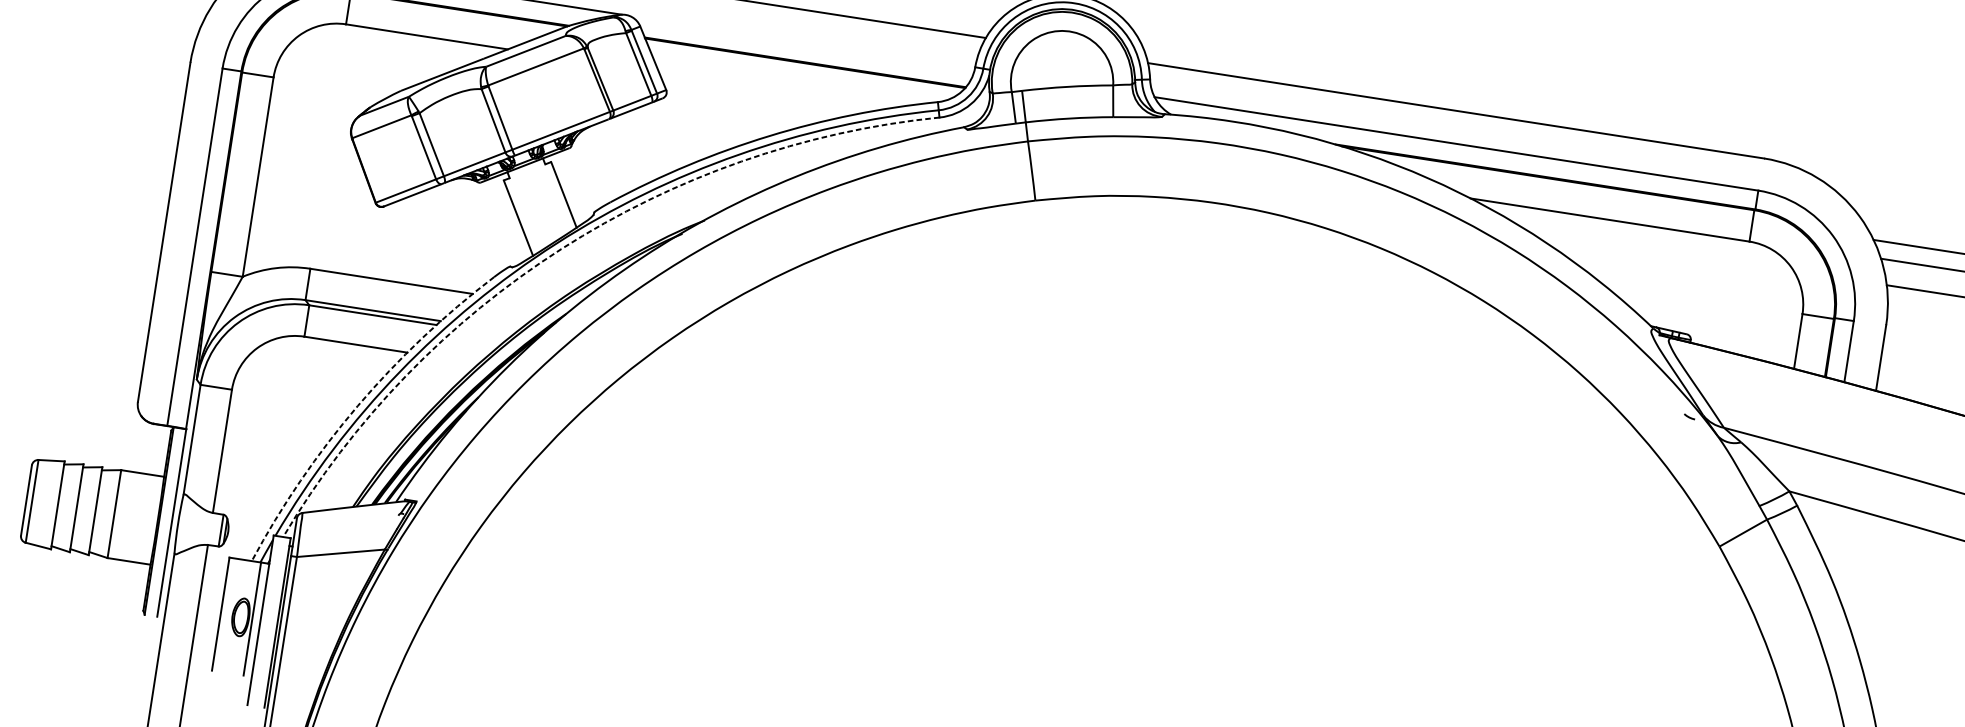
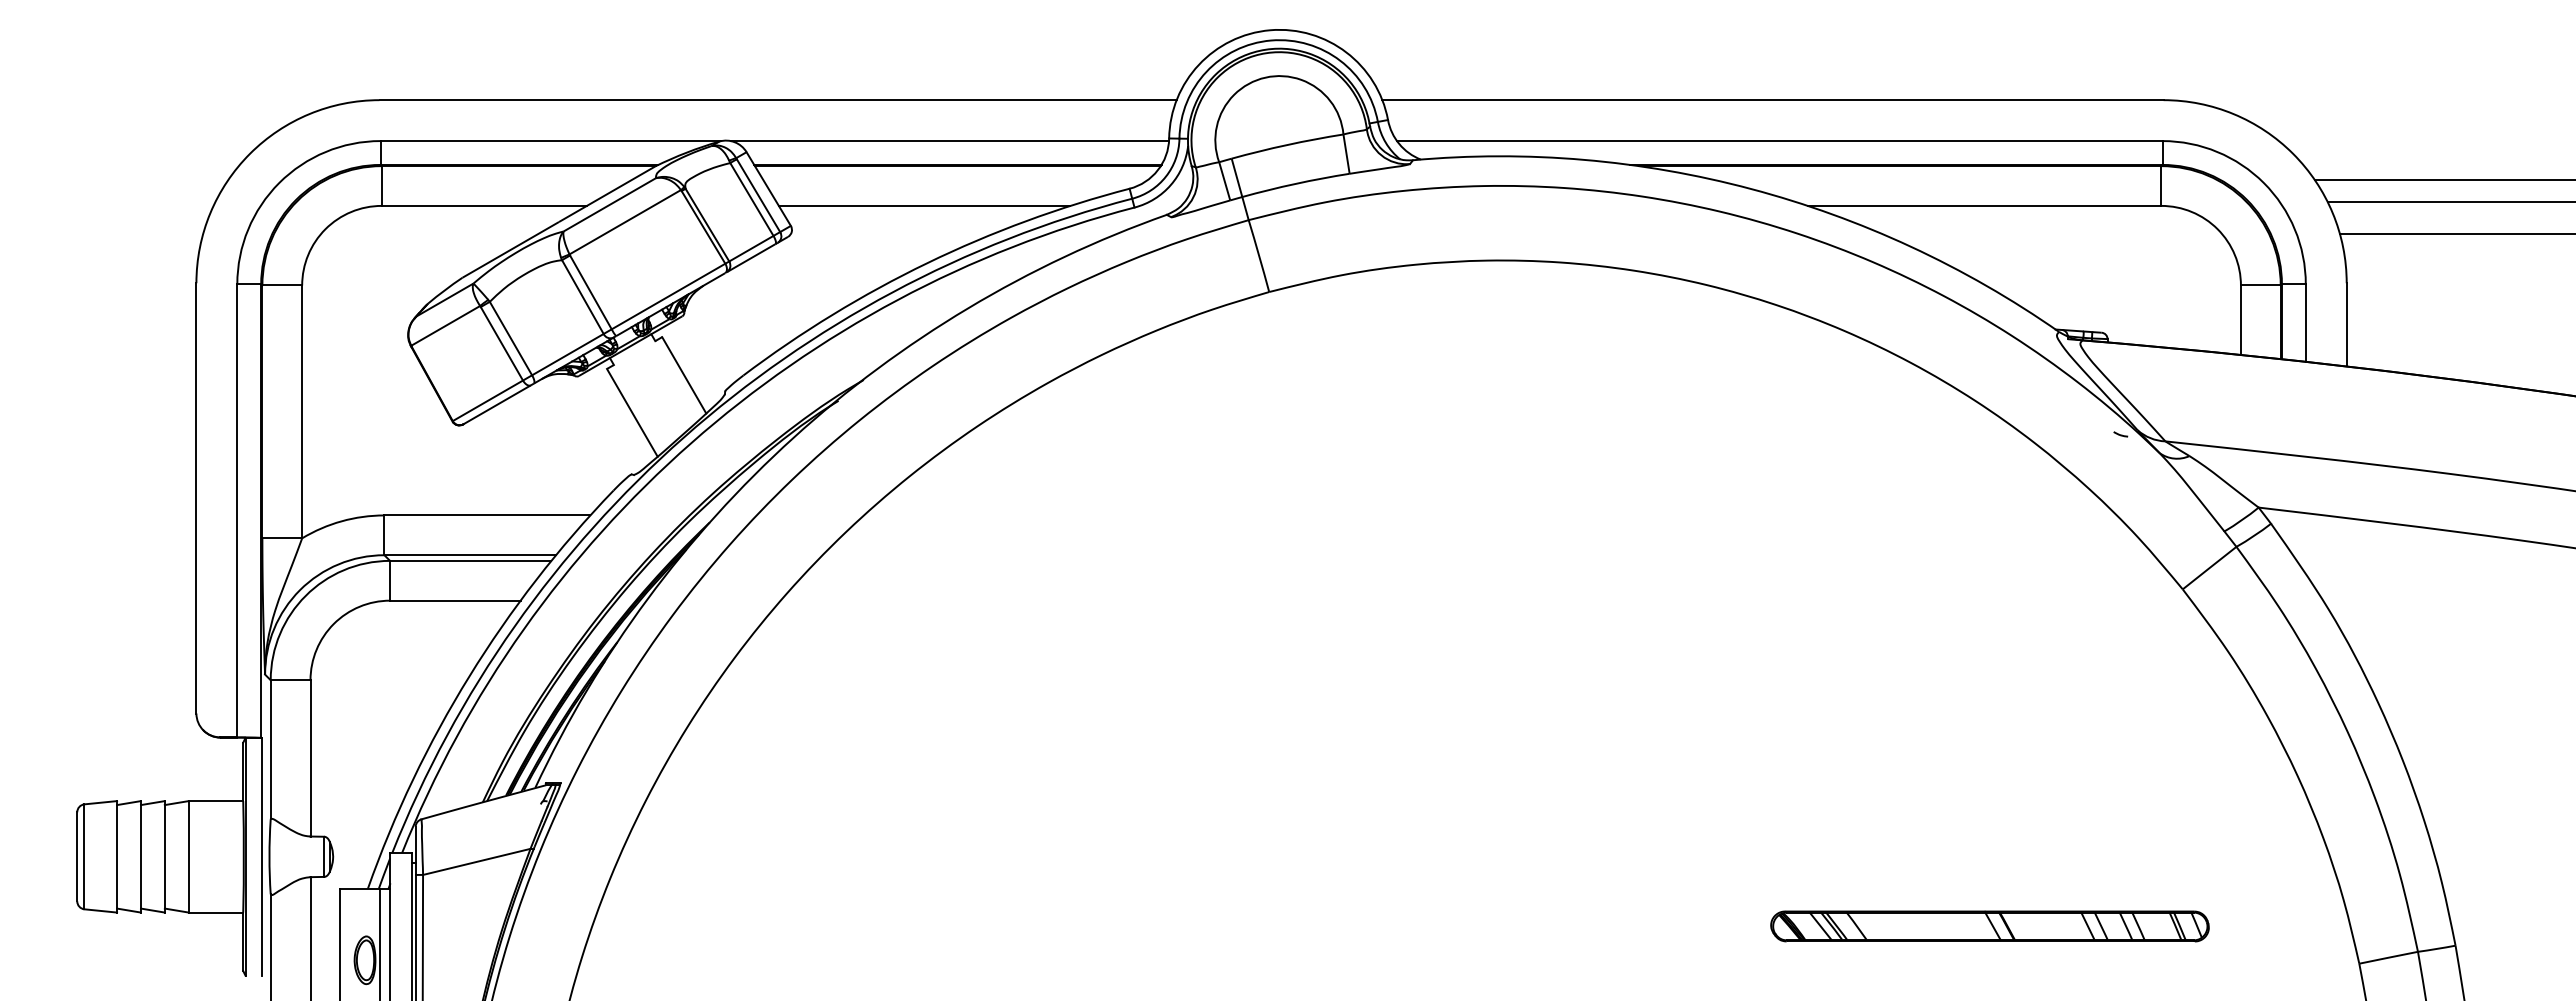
line: (801, 42) -> (949, 141), added
line: (774, 90) -> (924, 205), added
arc: (561, 248) -> (691, 442), dashed -> solid
arc: (357, 406) -> (469, 676), dashed -> solid

